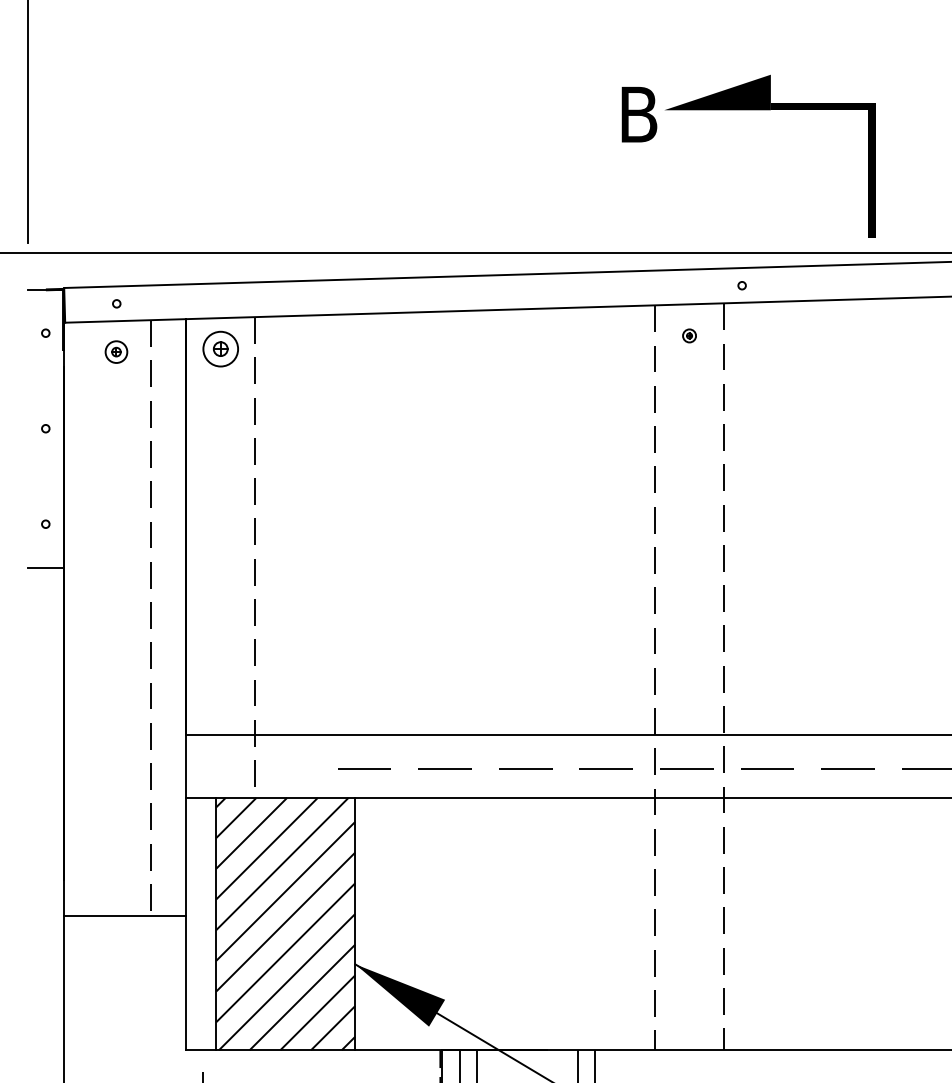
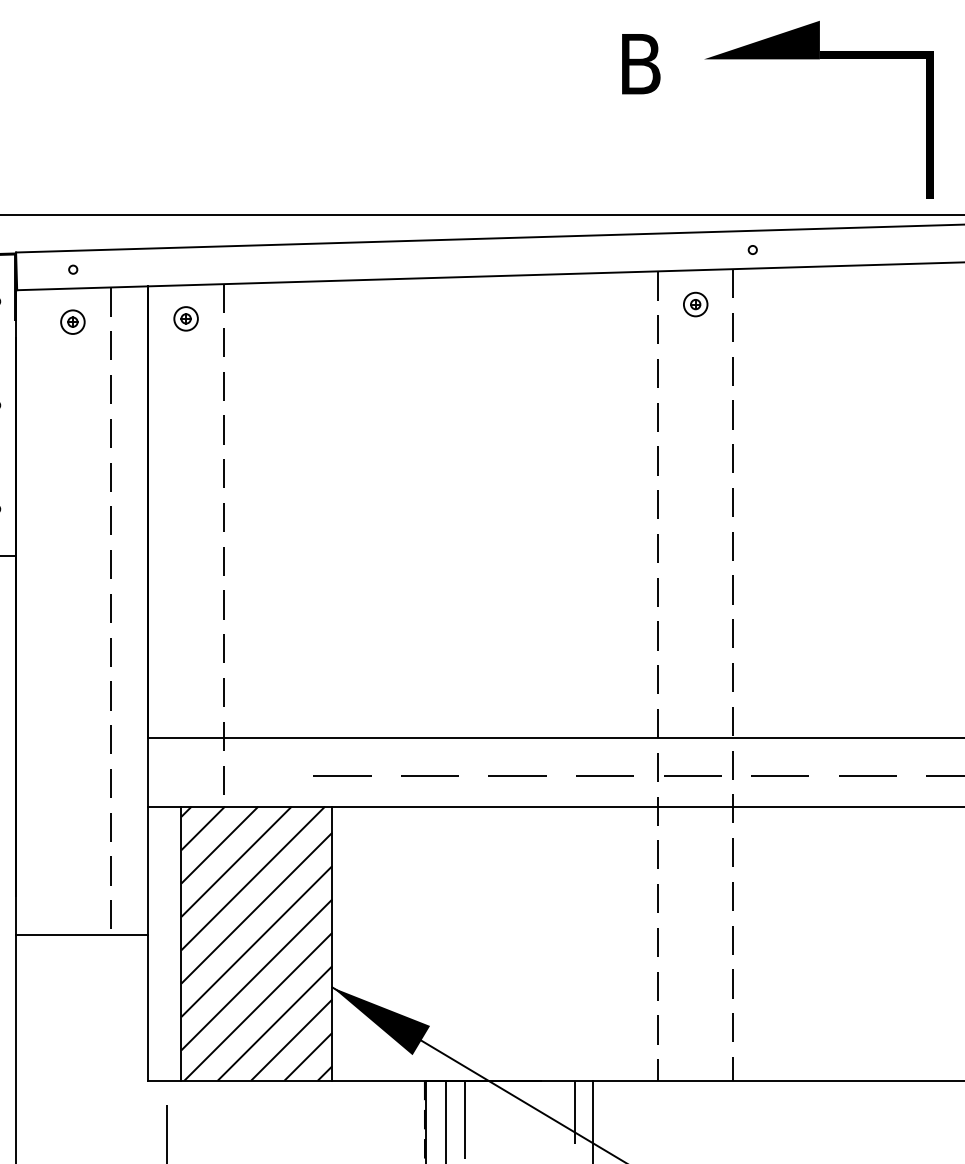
part: (770, 110) -> (819, 59), moved
part: (689, 335) -> (695, 304), size x1.67
part: (220, 348) -> (185, 318), size x0.62

